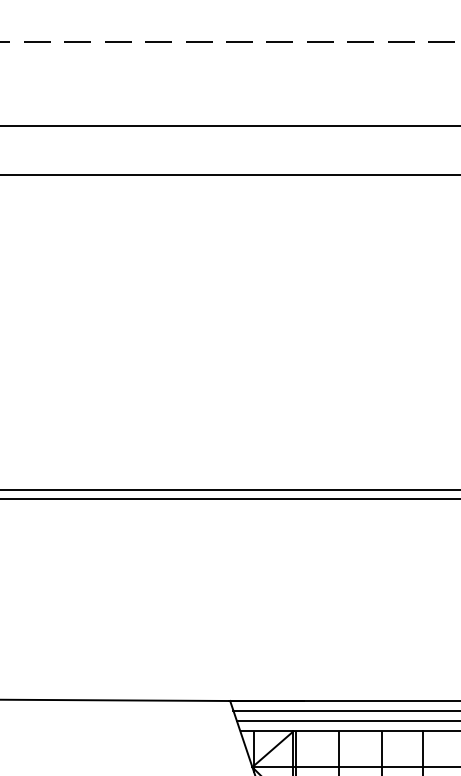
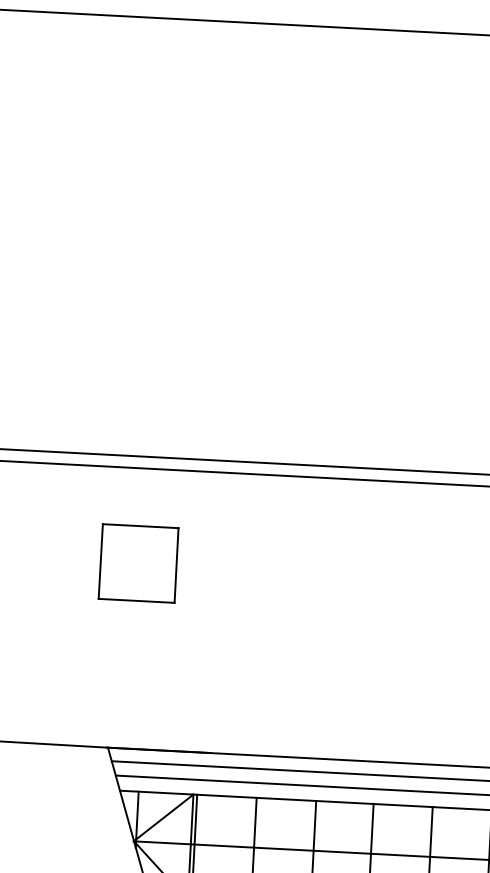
part: (245, 567) -> (138, 563), added

